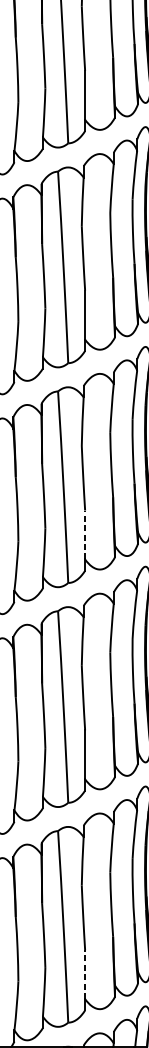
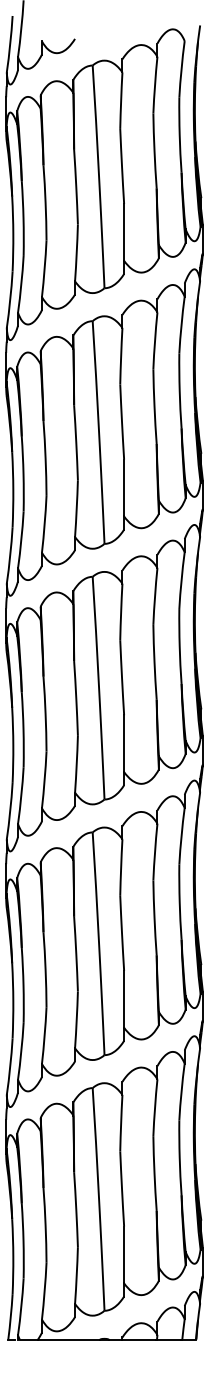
line: (85, 534) -> (124, 743), dashed -> solid
line: (85, 974) -> (124, 1254), dashed -> solid

